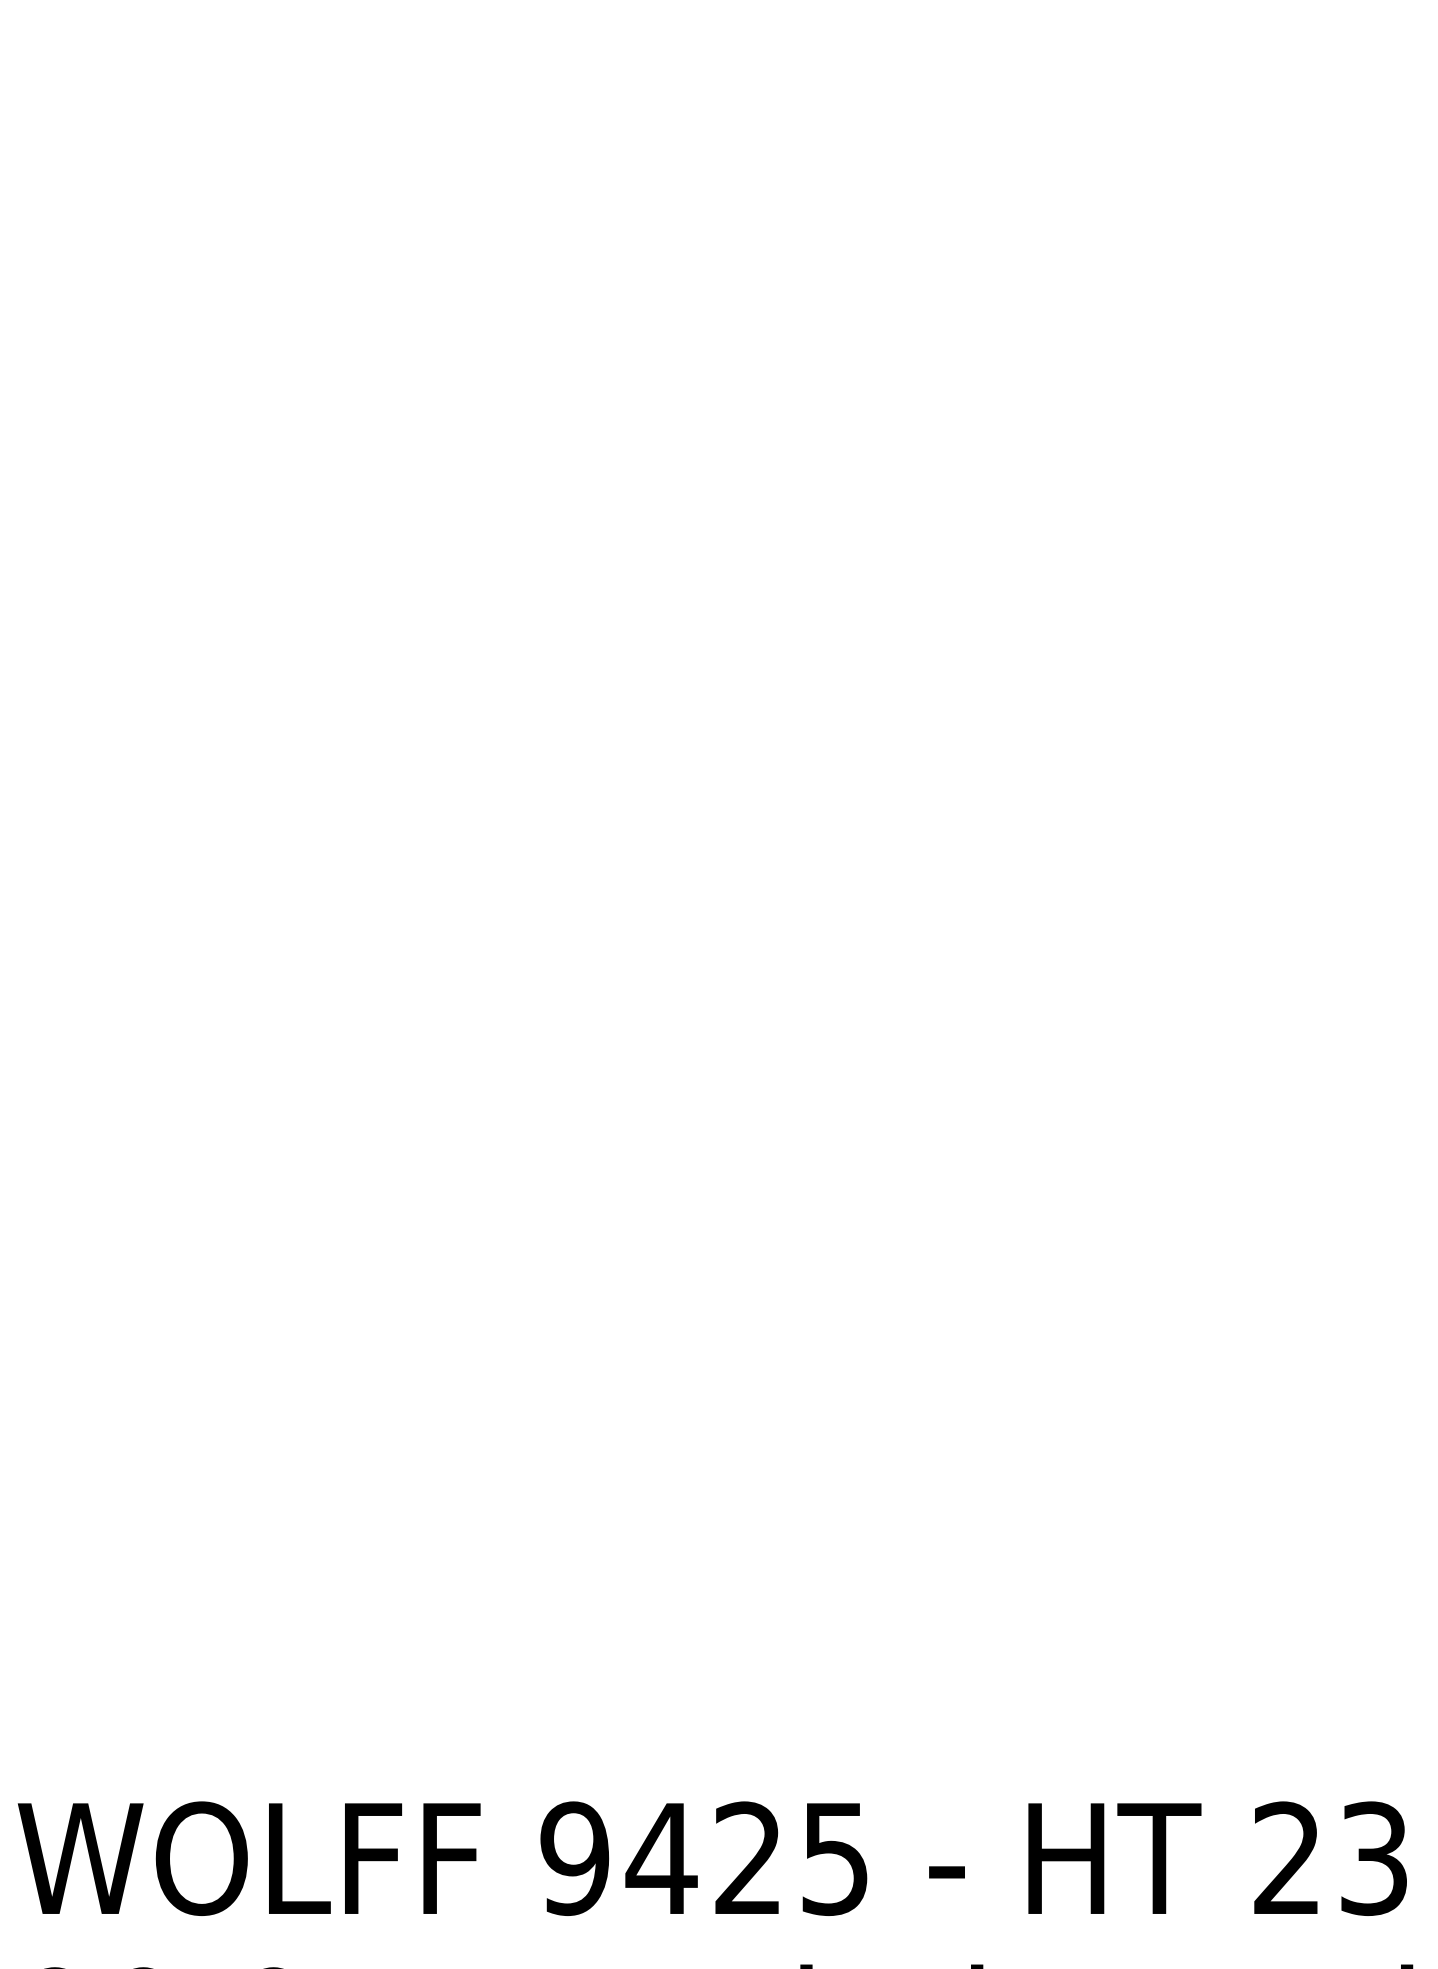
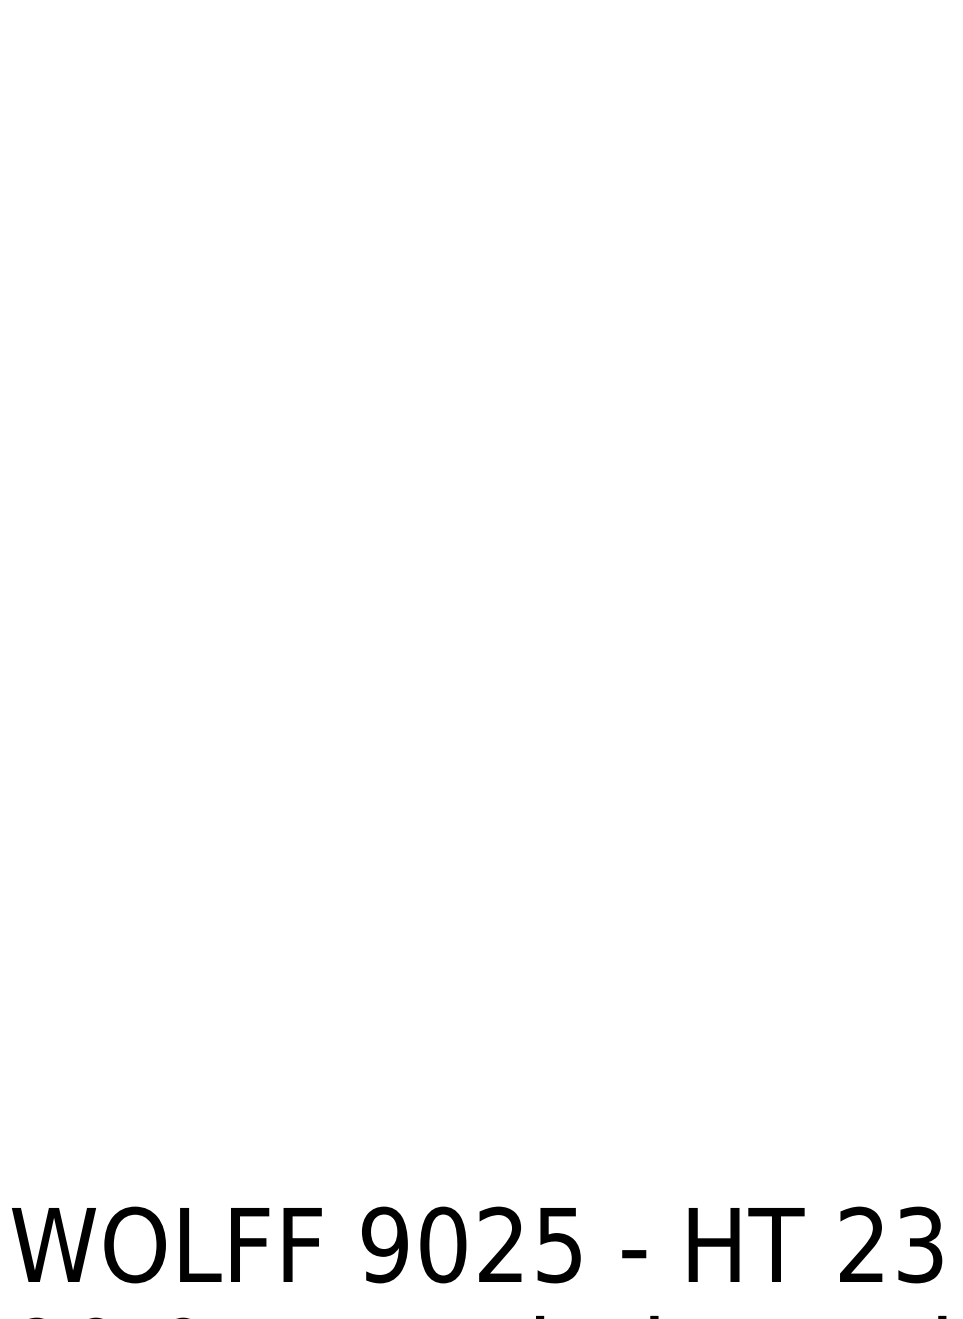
text: (660, 1857) -> (442, 1244), 9425 -> 9025

